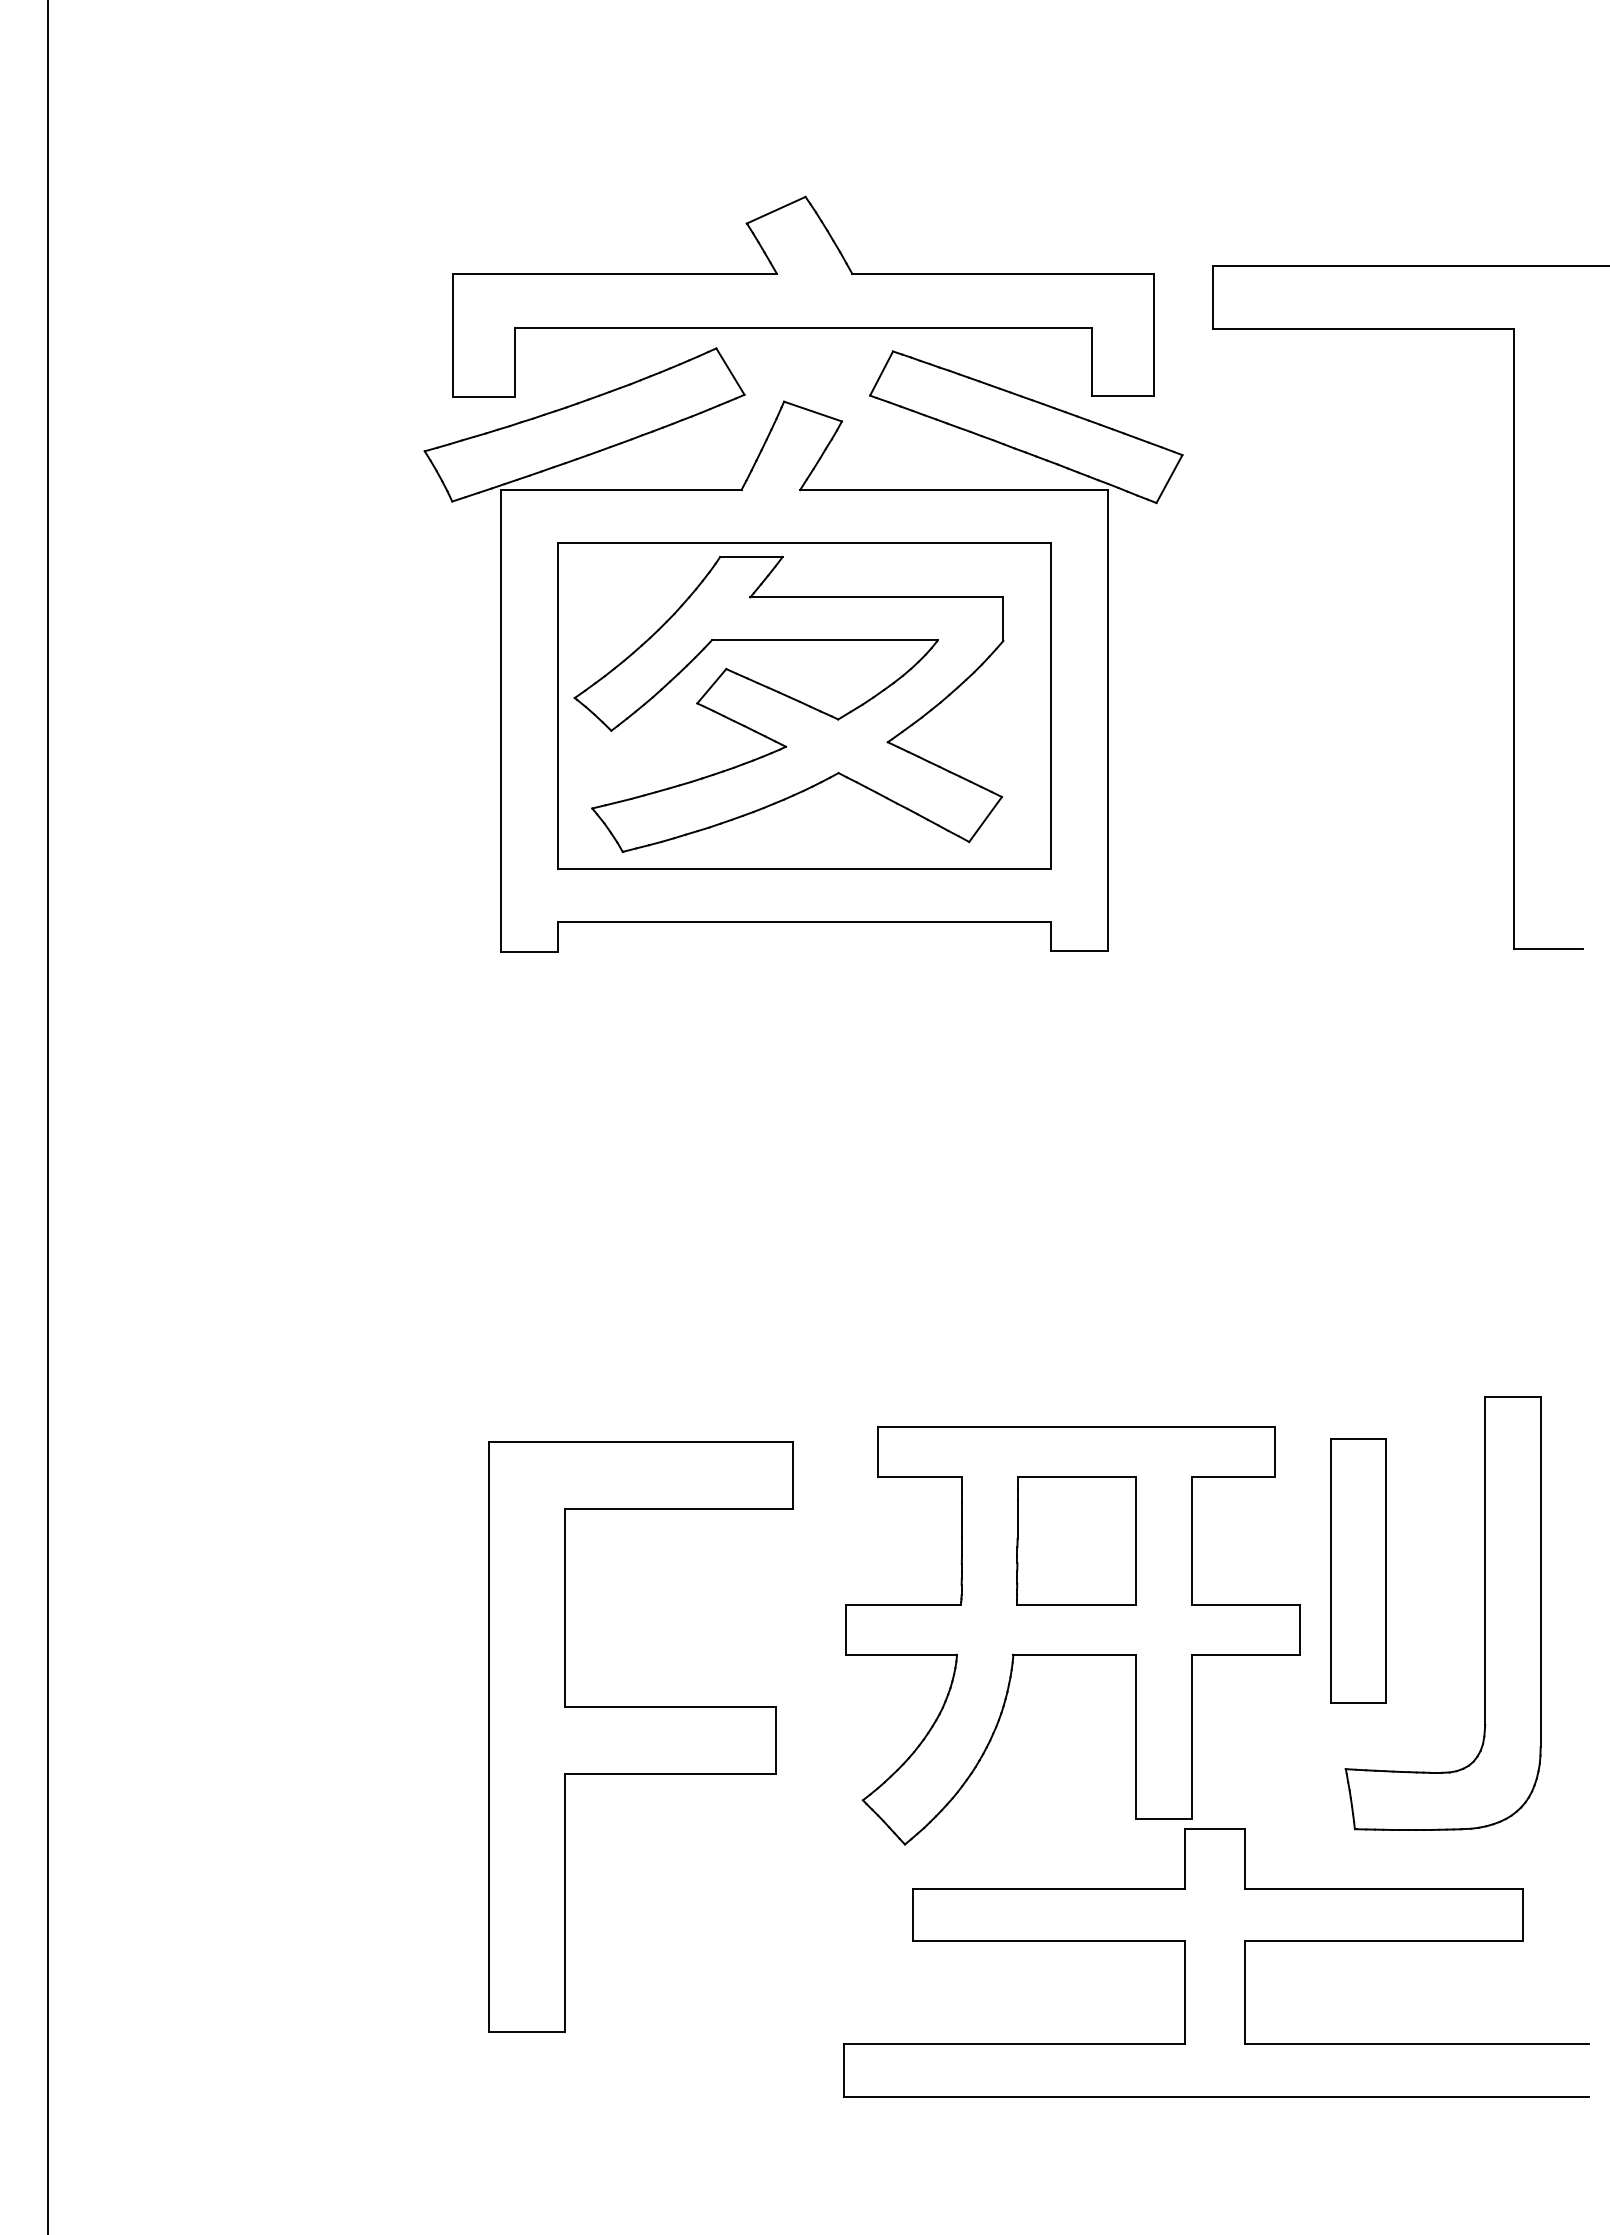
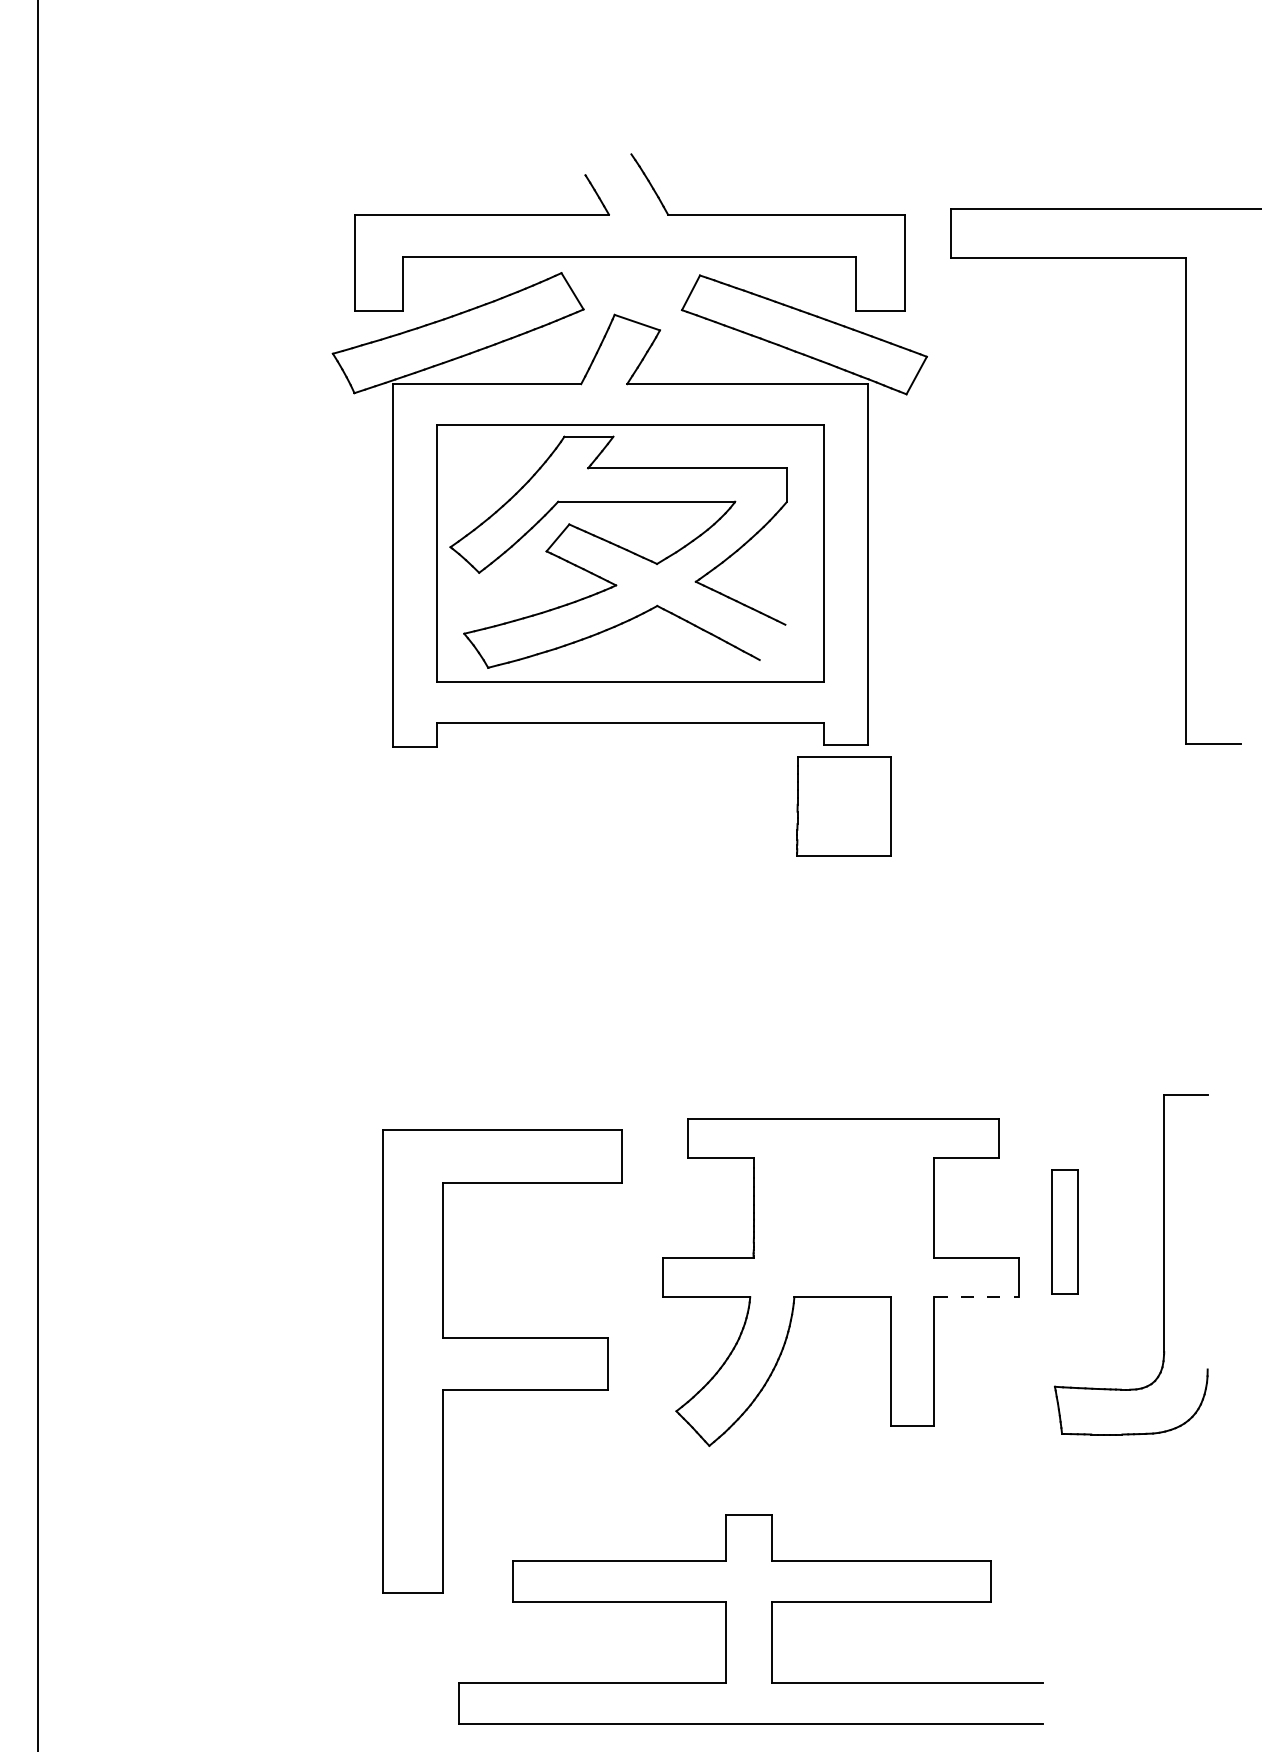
line: (775, 209) -> (607, 164), removed
line: (985, 819) -> (772, 642), removed
part: (1076, 1540) -> (843, 806), moved
part: (1358, 1570) -> (1064, 1231), size x0.6
line: (1540, 1571) -> (1207, 1231), removed
line: (1246, 1654) -> (977, 1296), solid -> dashed
part: (1244, 1962) -> (772, 1619), moved

